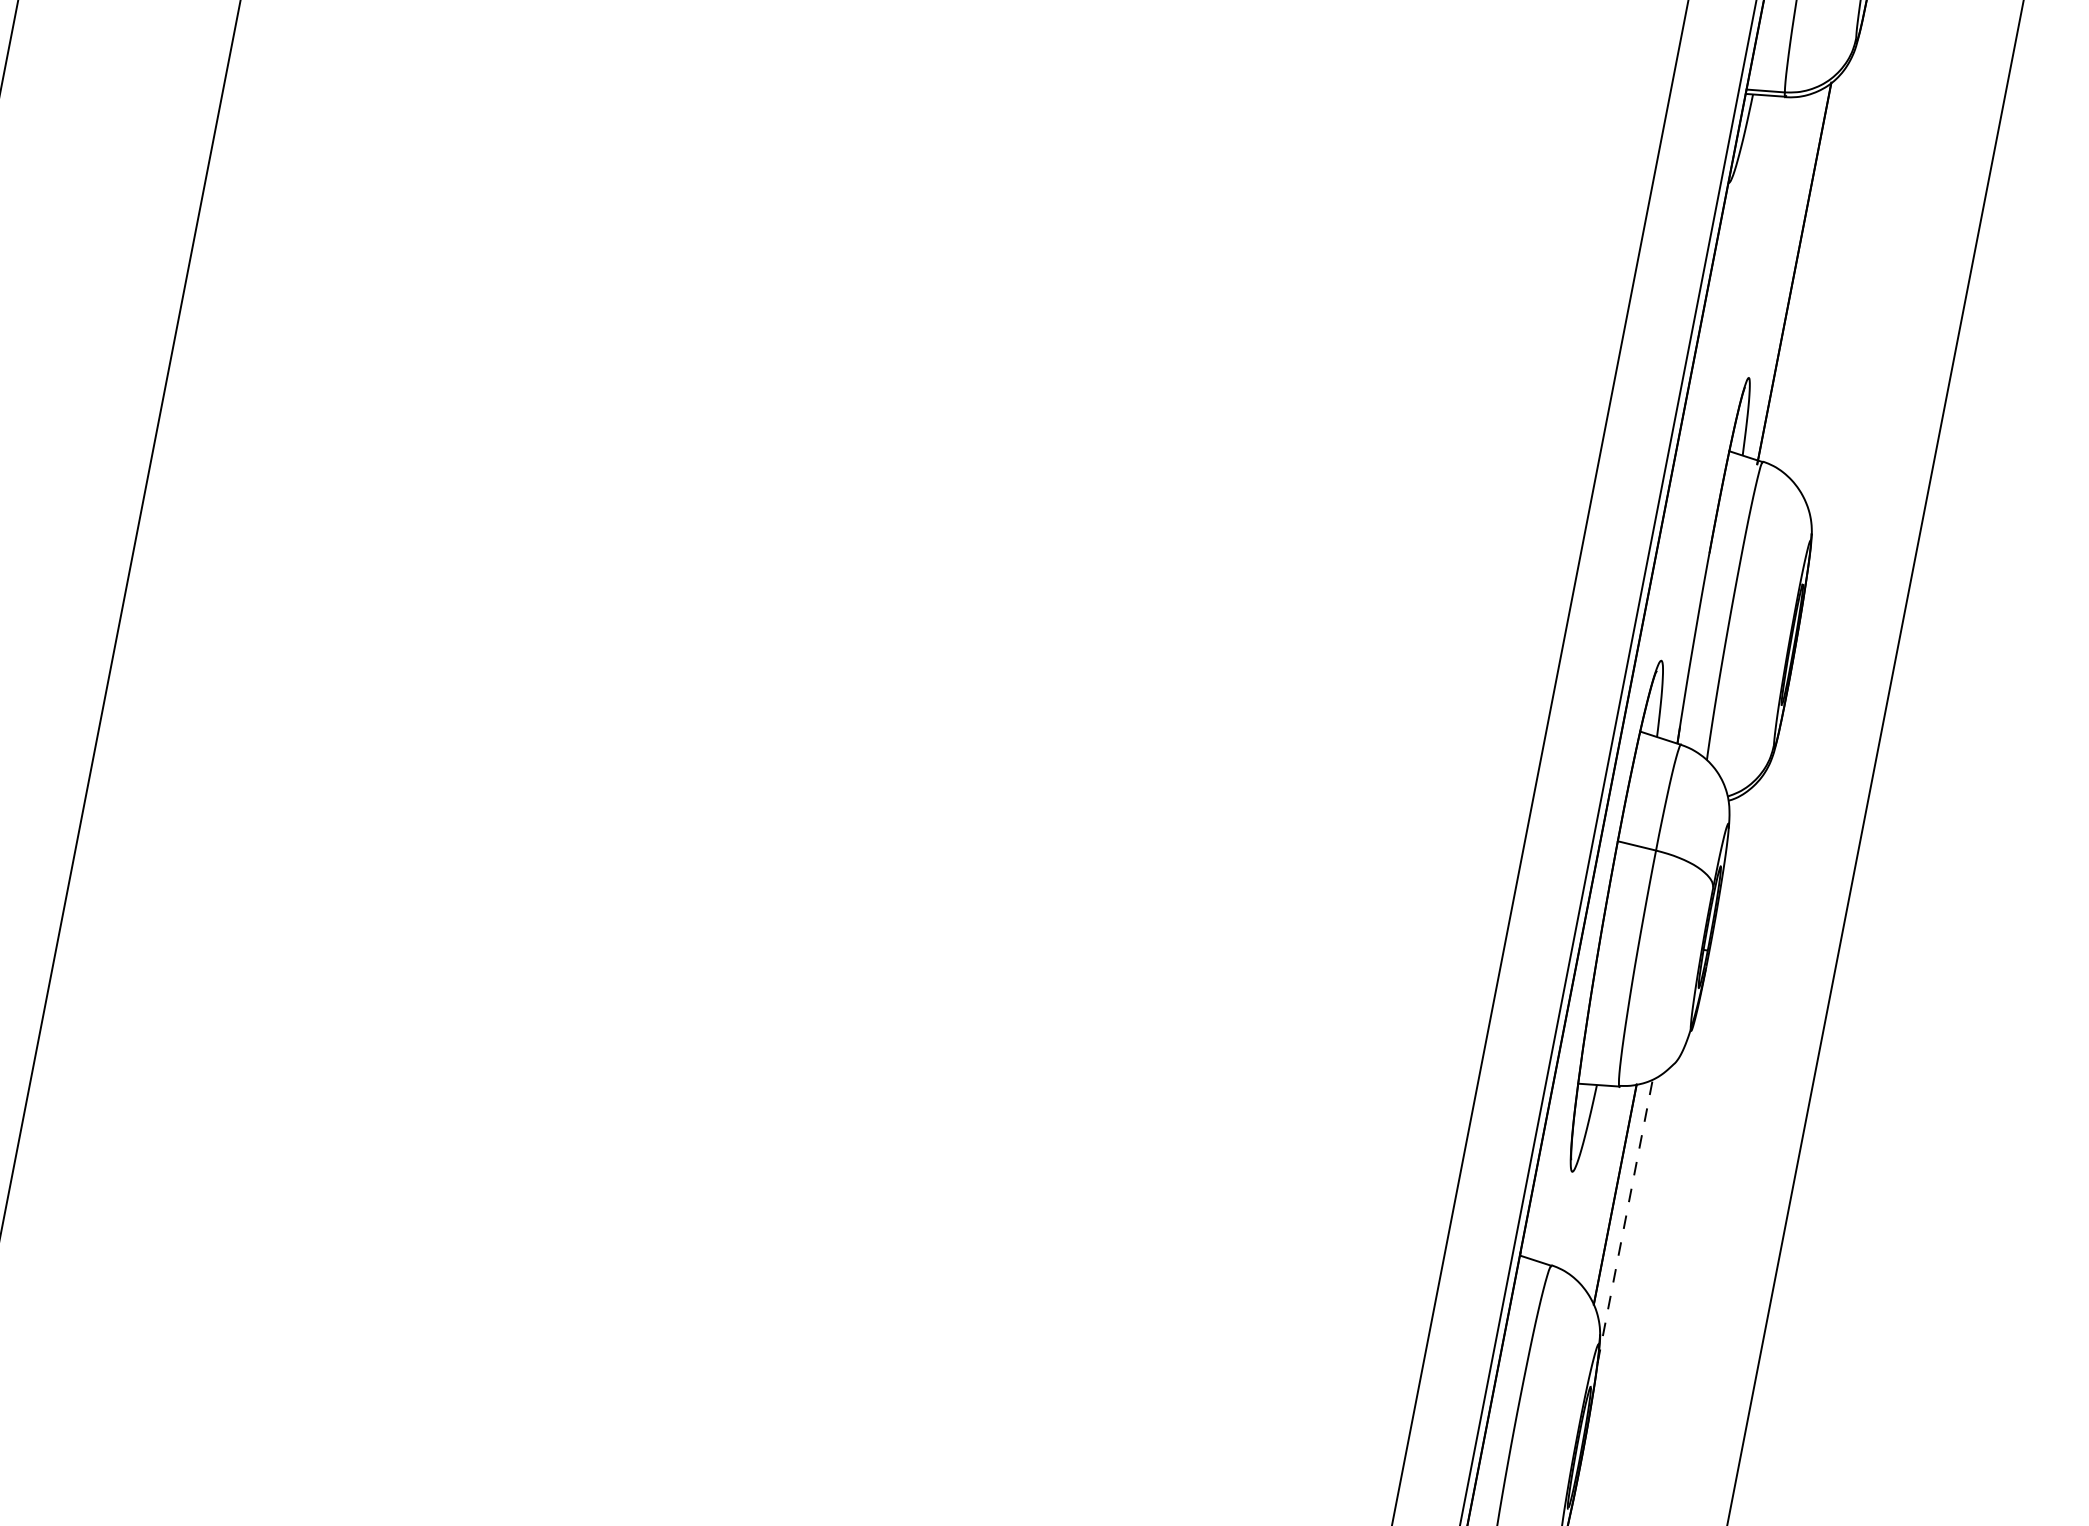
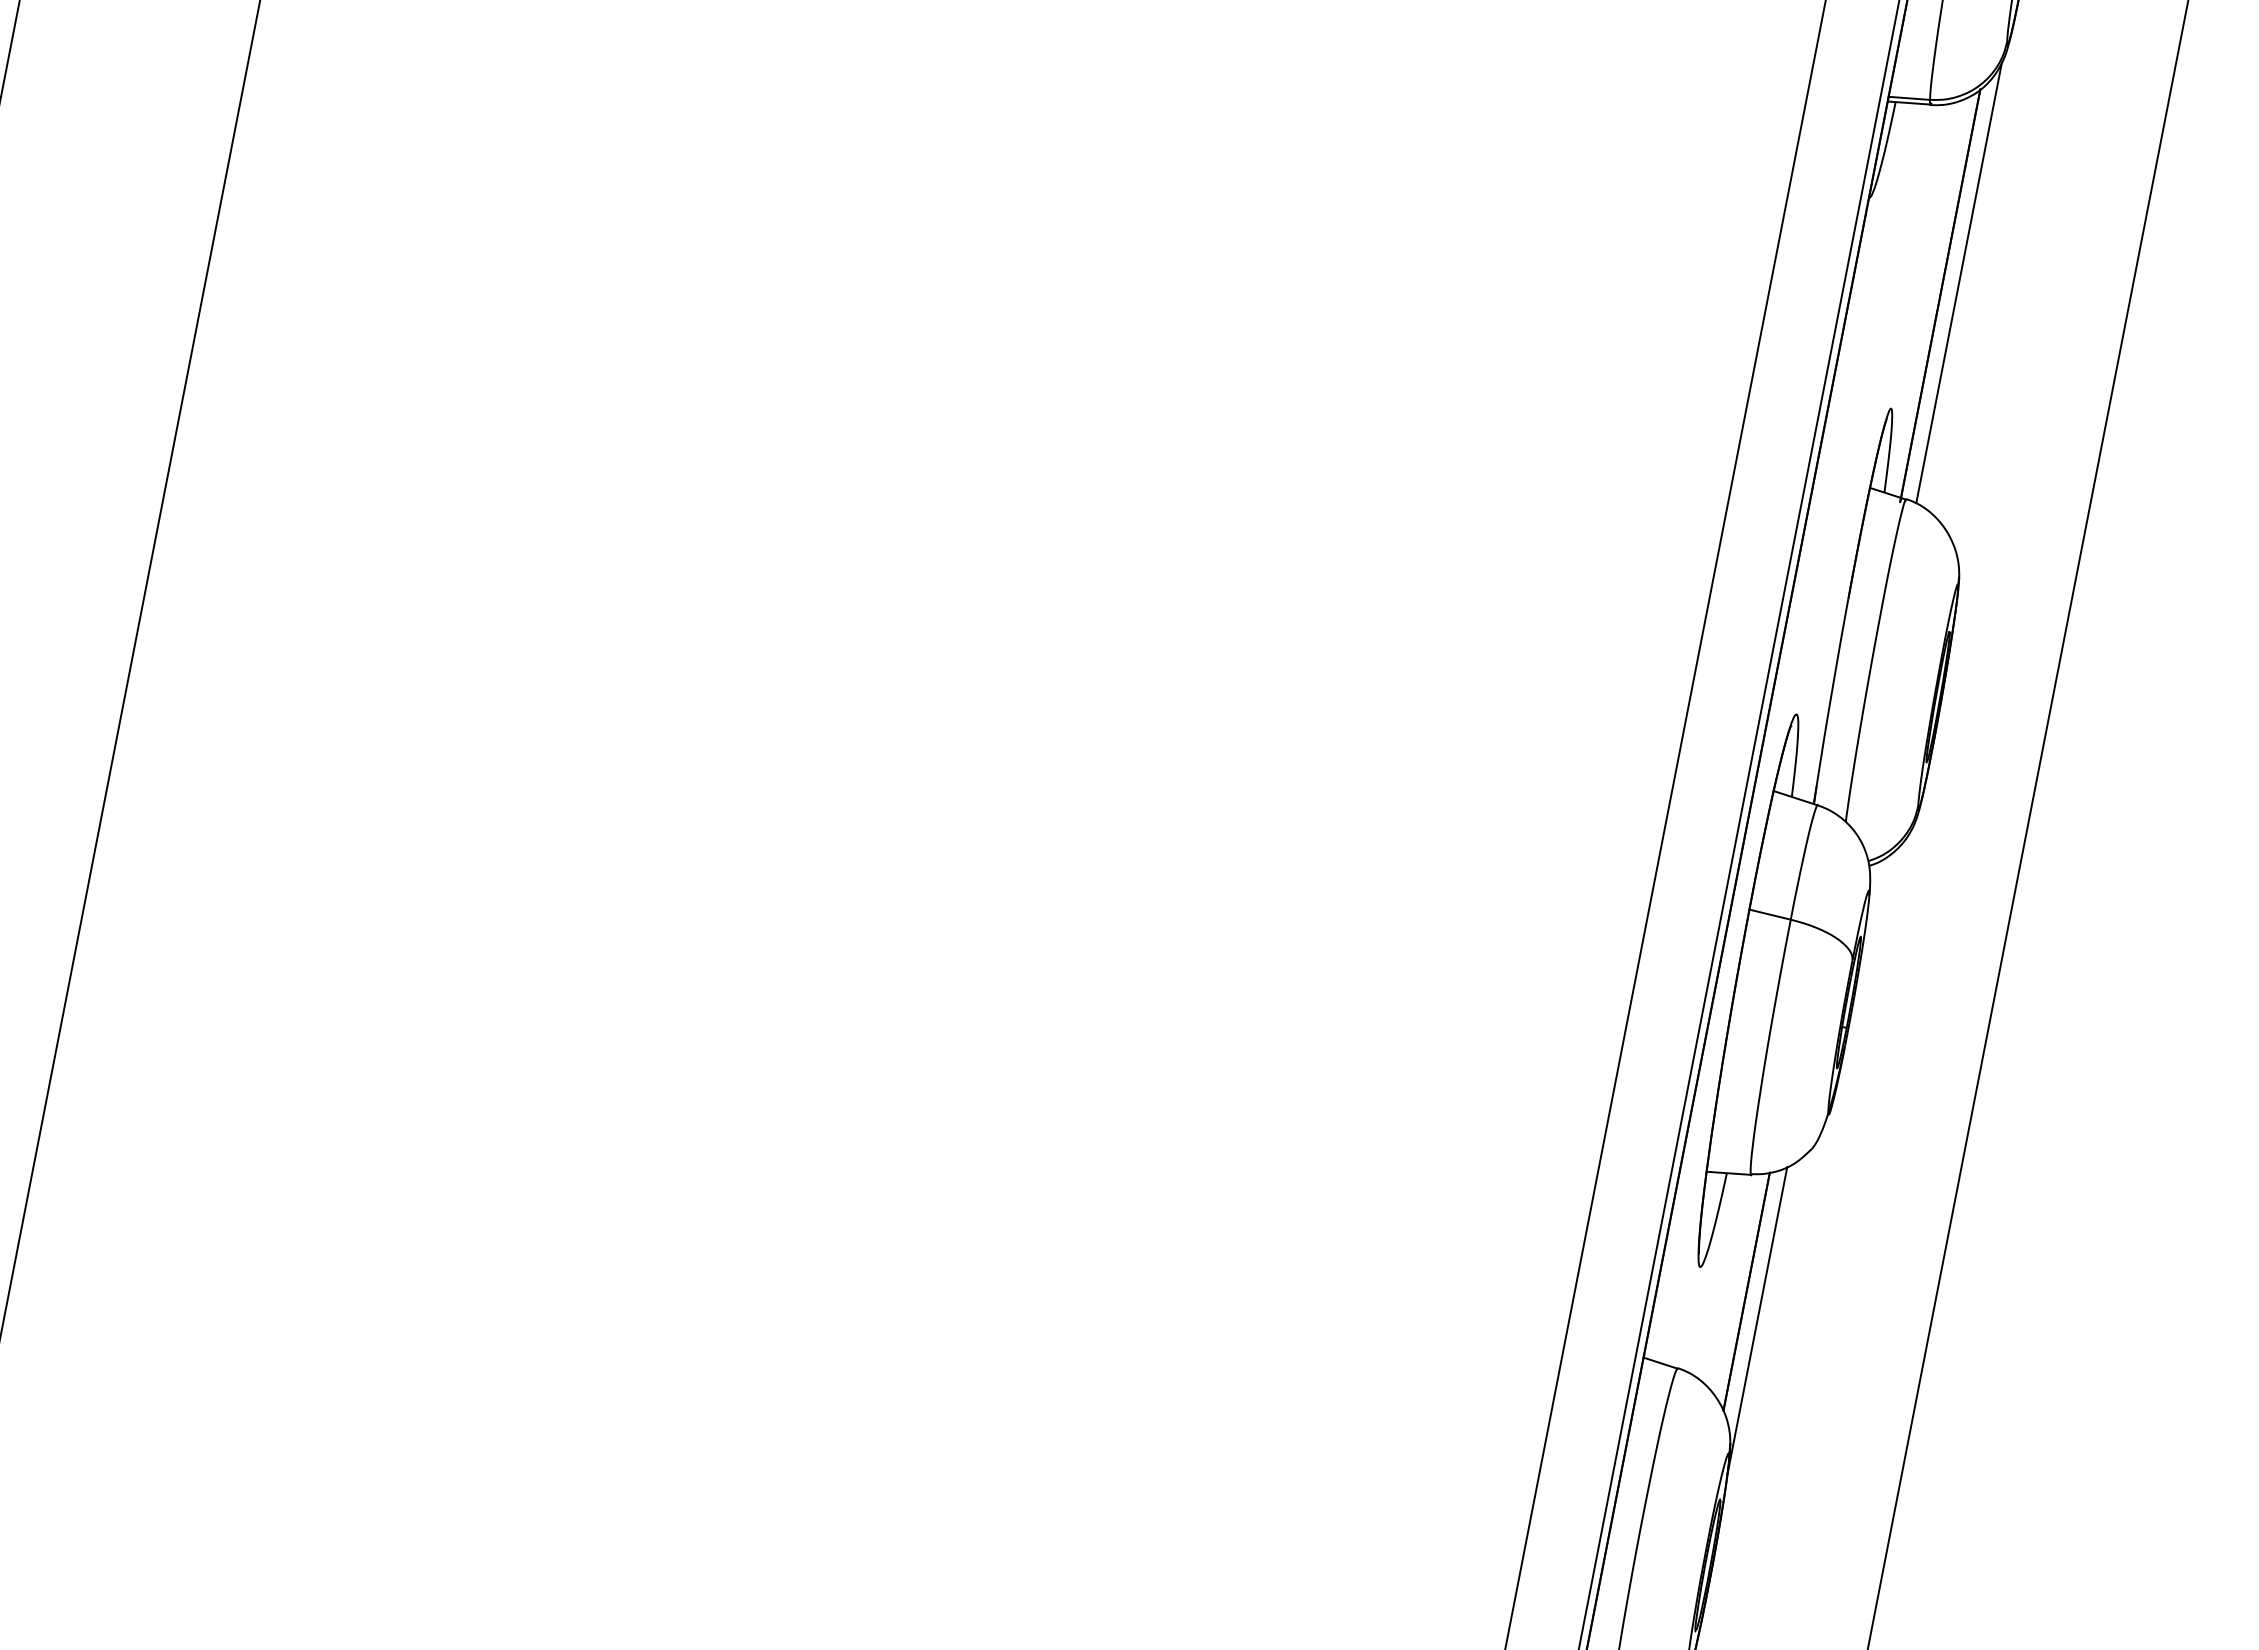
line: (1811, 261) -> (1958, 282), added
line: (1625, 1220) -> (1757, 1319), dashed -> solid

